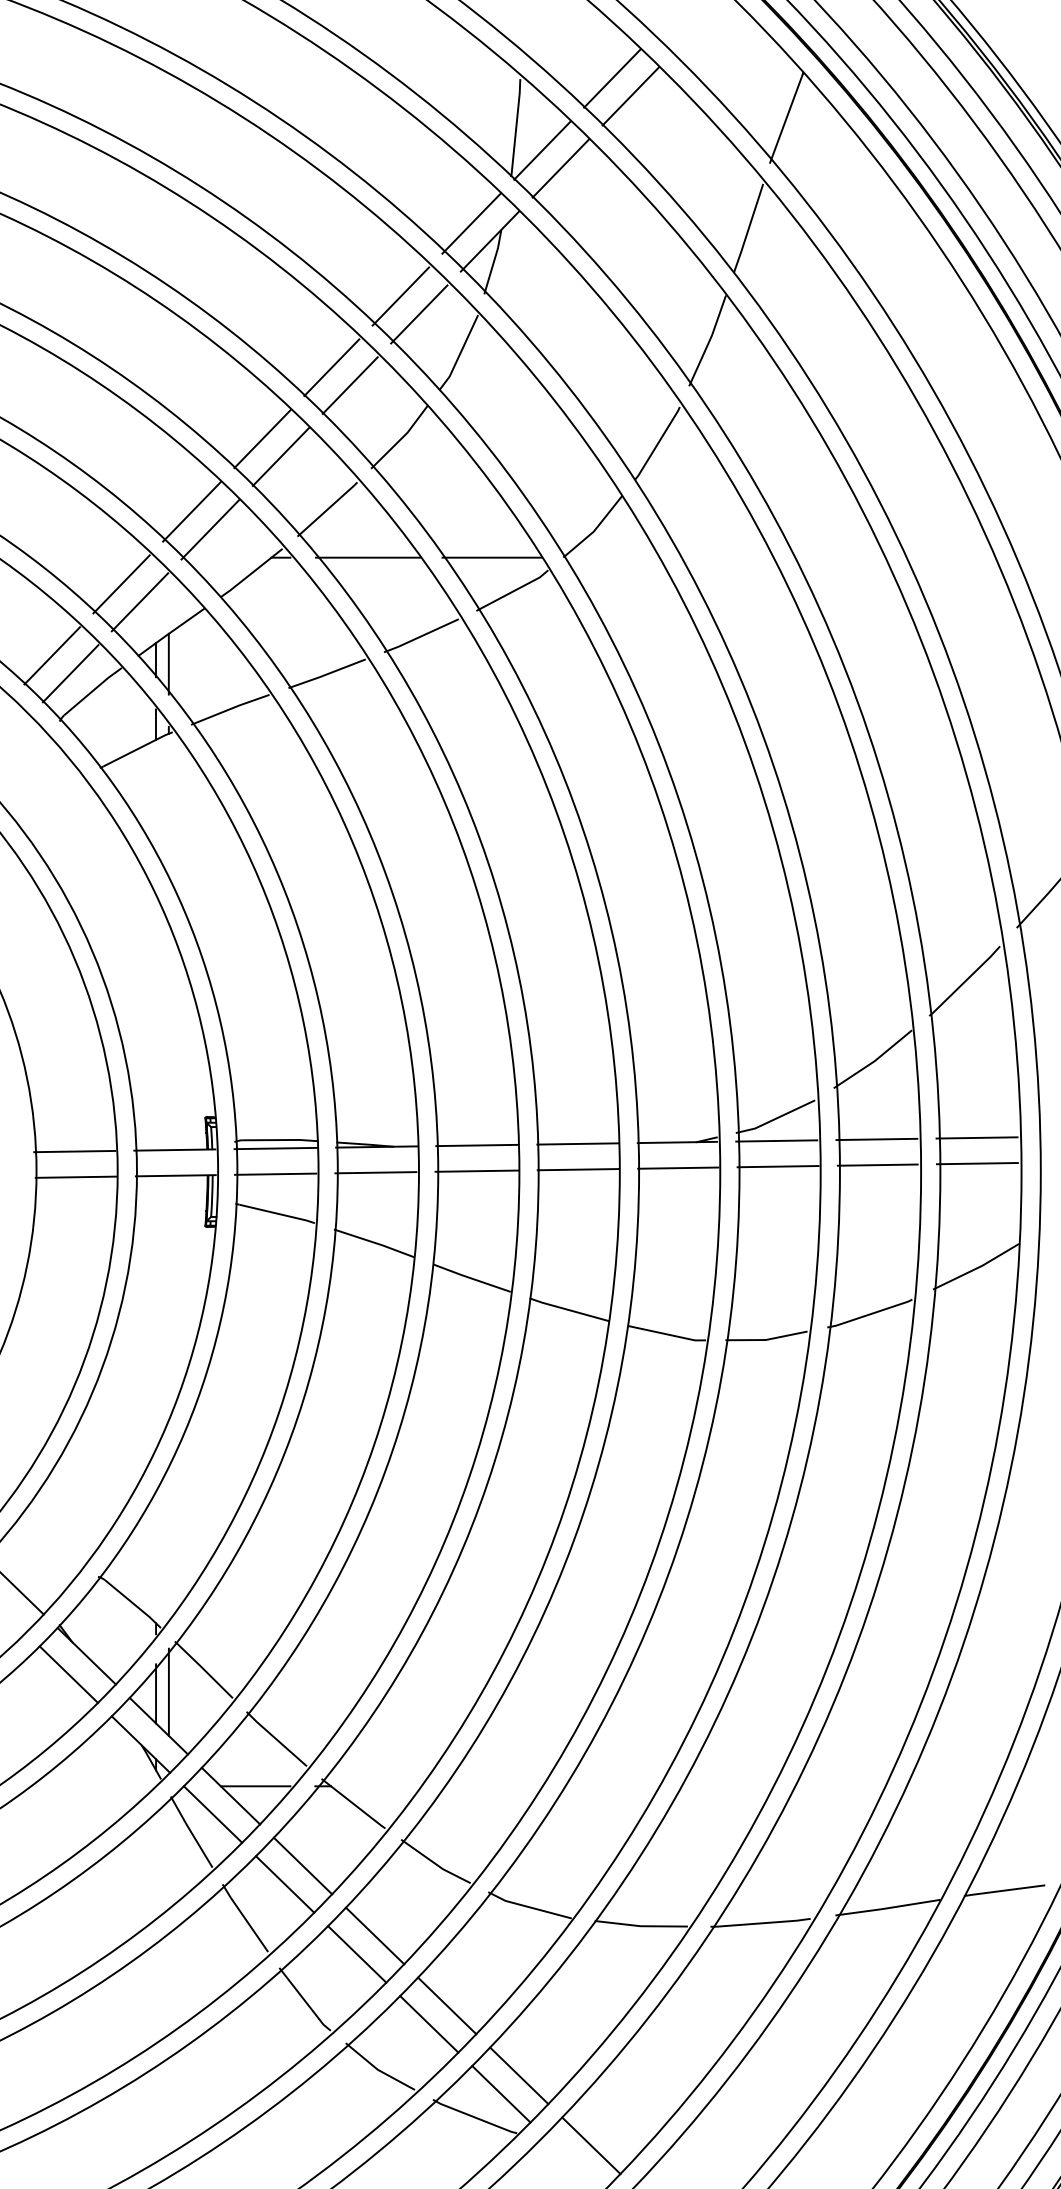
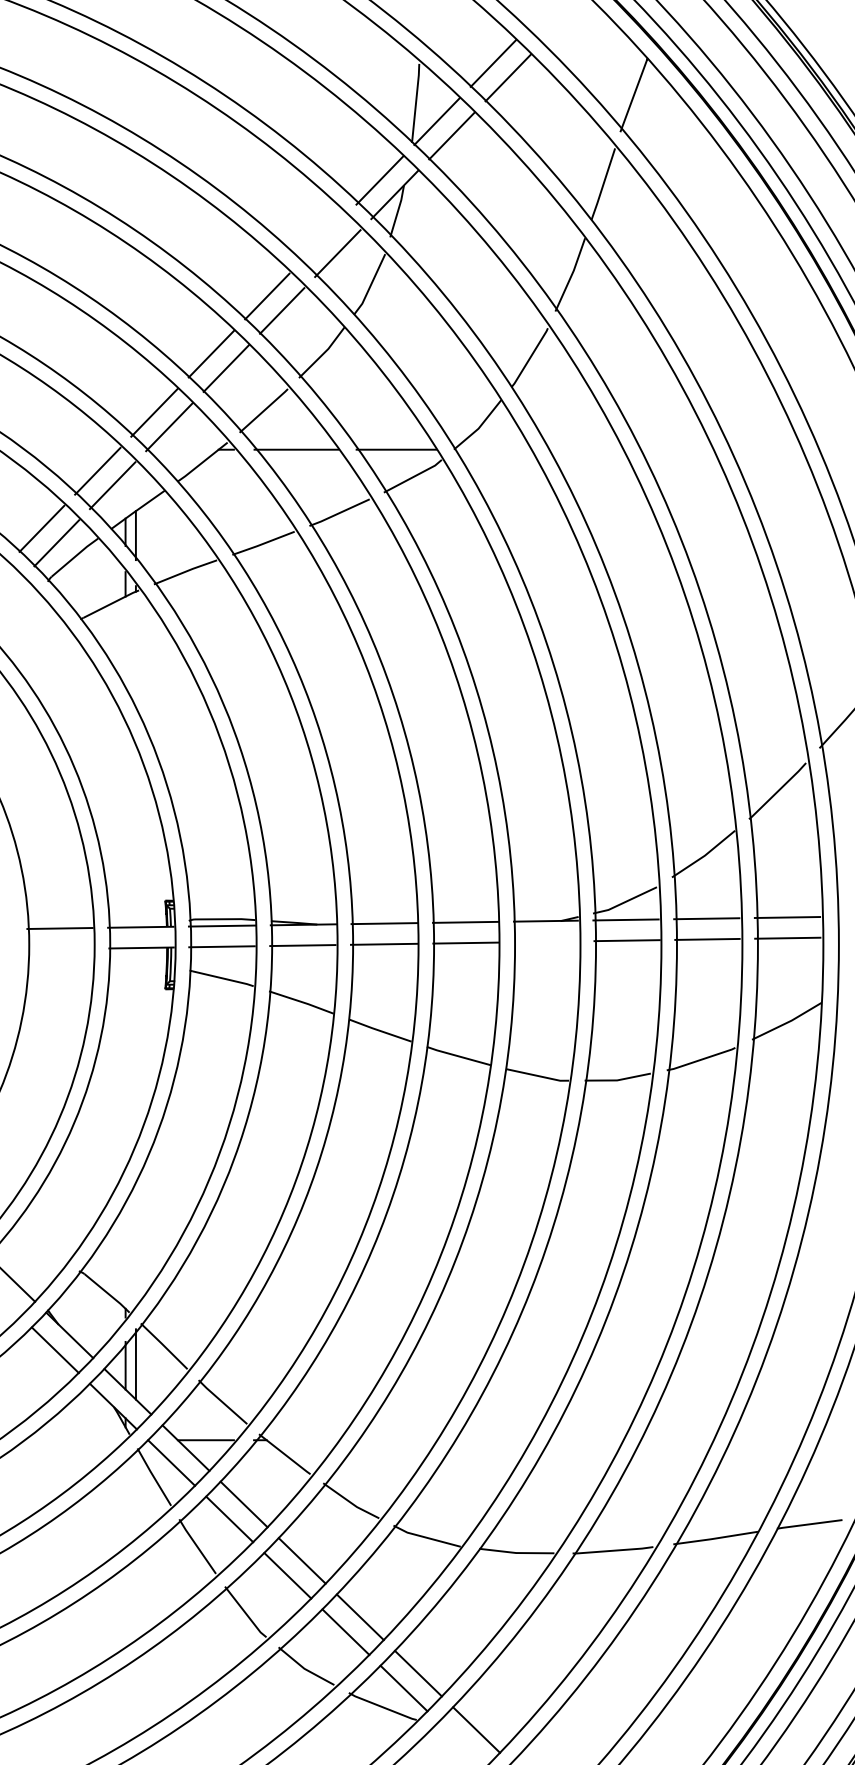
line: (400, 296) -> (322, 239), removed
line: (678, 1167) -> (546, 941), removed
line: (75, 1176) -> (60, 948), removed

